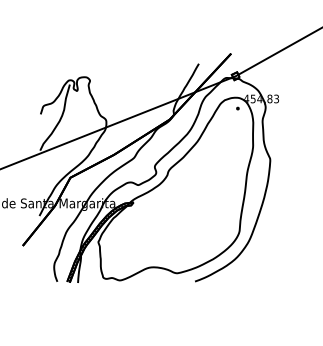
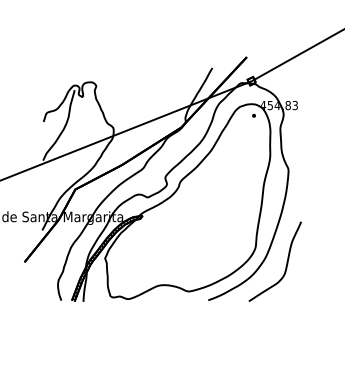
curve: (267, 249) -> (285, 266), added

